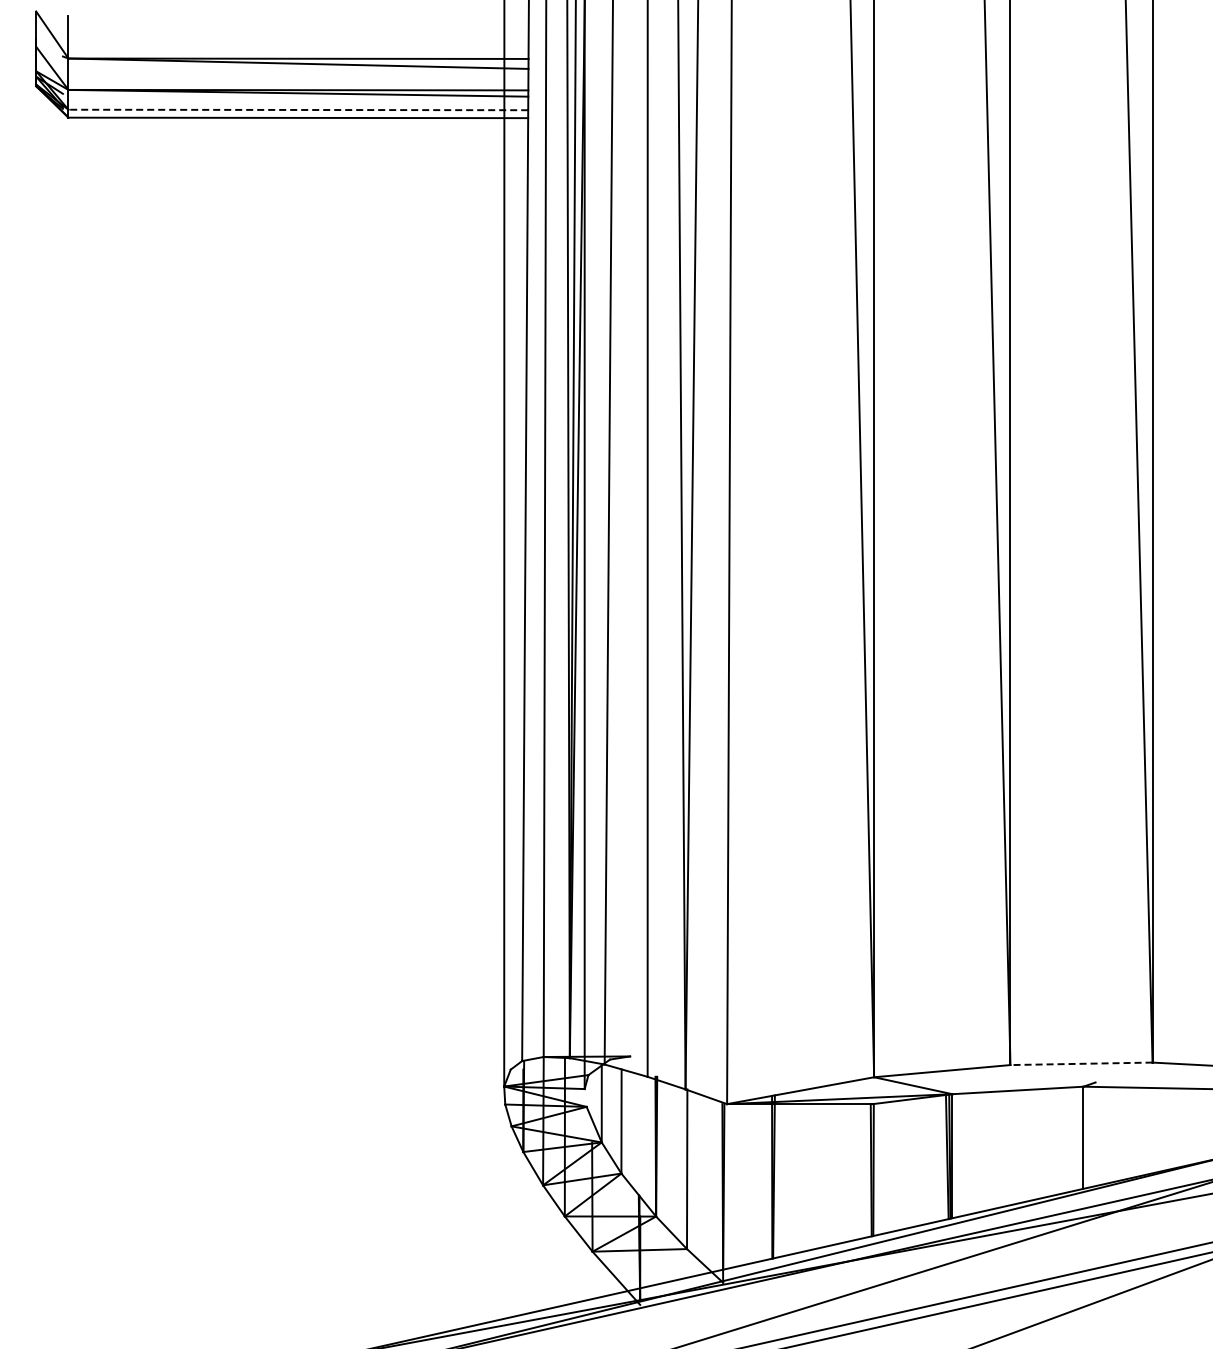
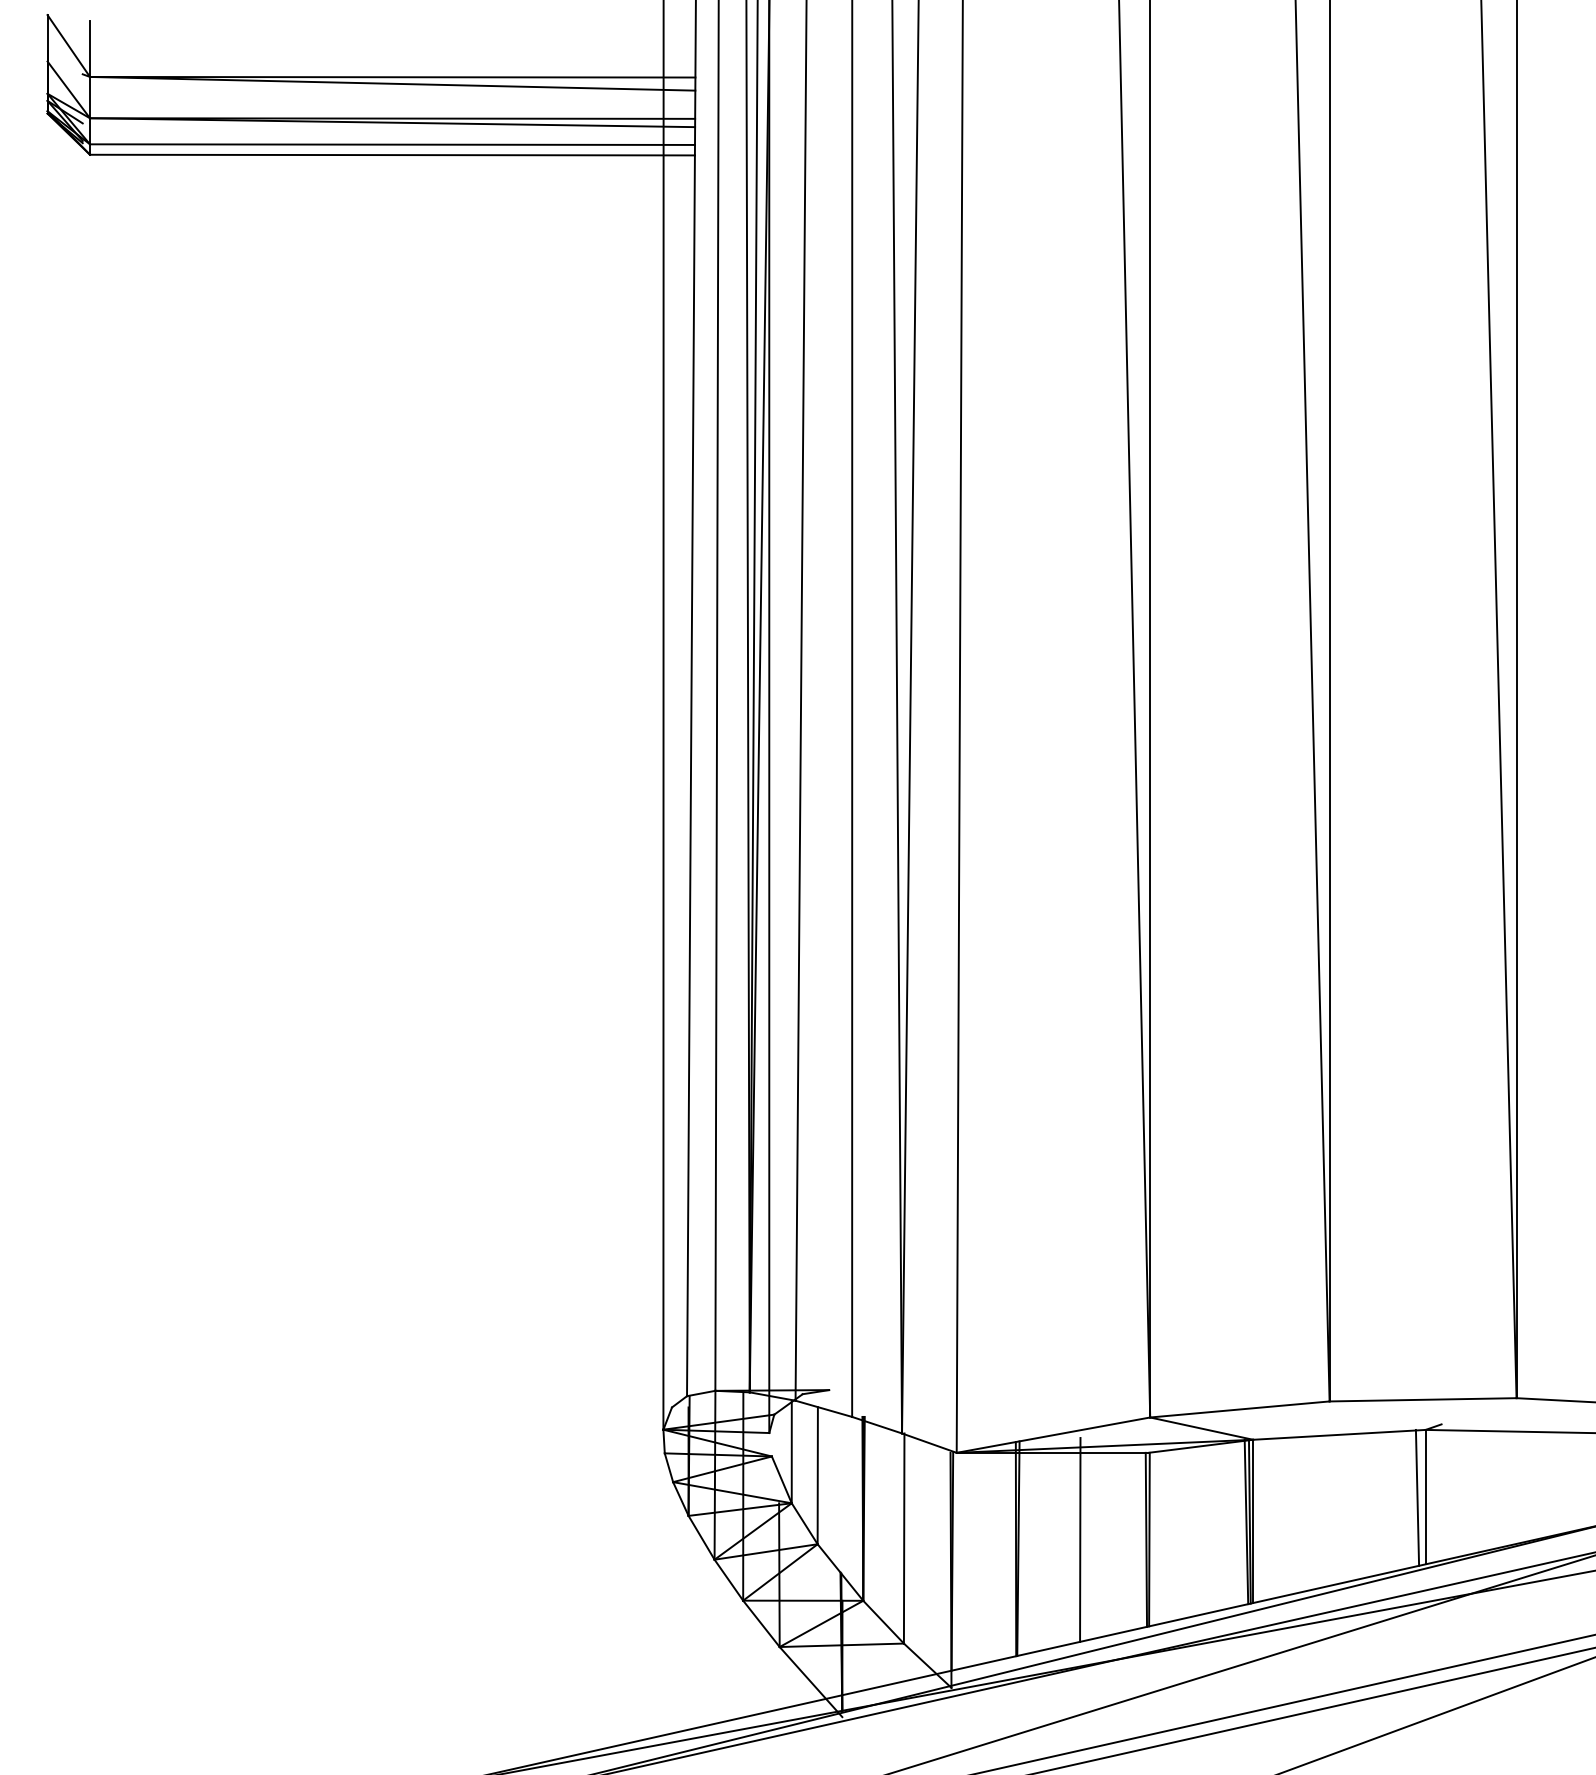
line: (298, 109) -> (392, 144), dashed -> solid
line: (1081, 1063) -> (1423, 1399), dashed -> solid
line: (1077, 1137) -> (1417, 1496), added
line: (820, 1169) -> (1079, 1538), added

